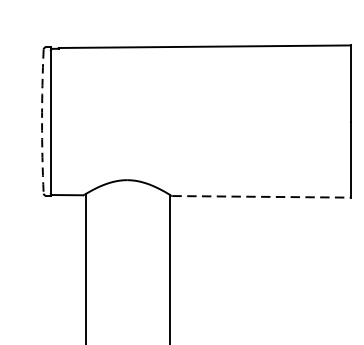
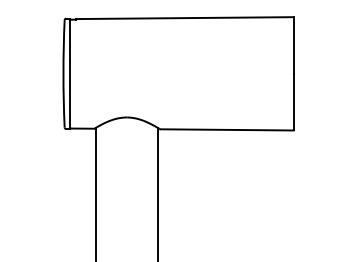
arc: (42, 121) -> (63, 73), dashed -> solid
line: (262, 196) -> (227, 129), dashed -> solid

